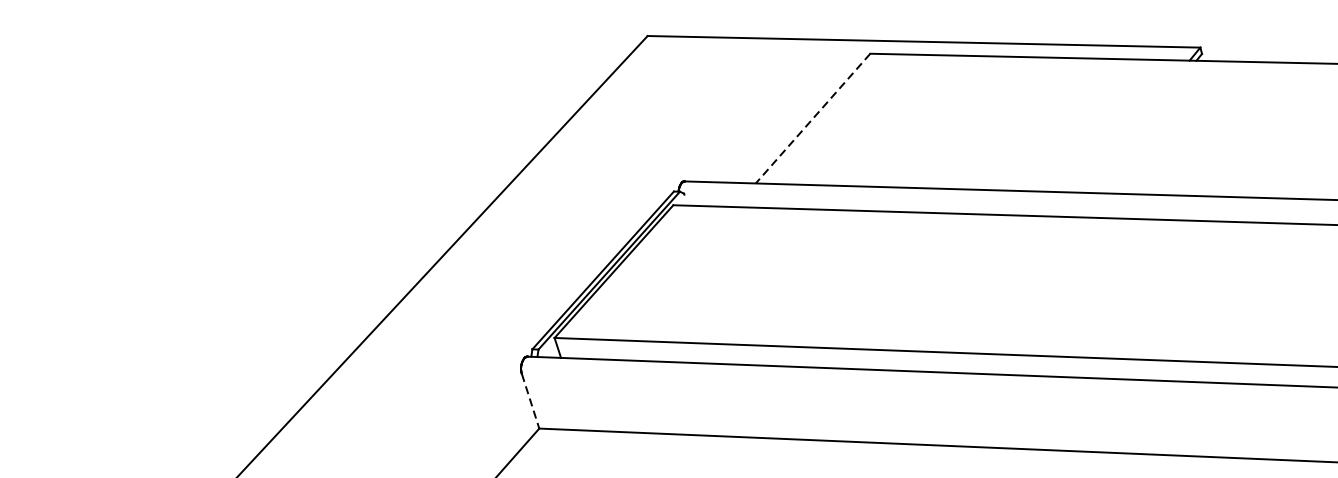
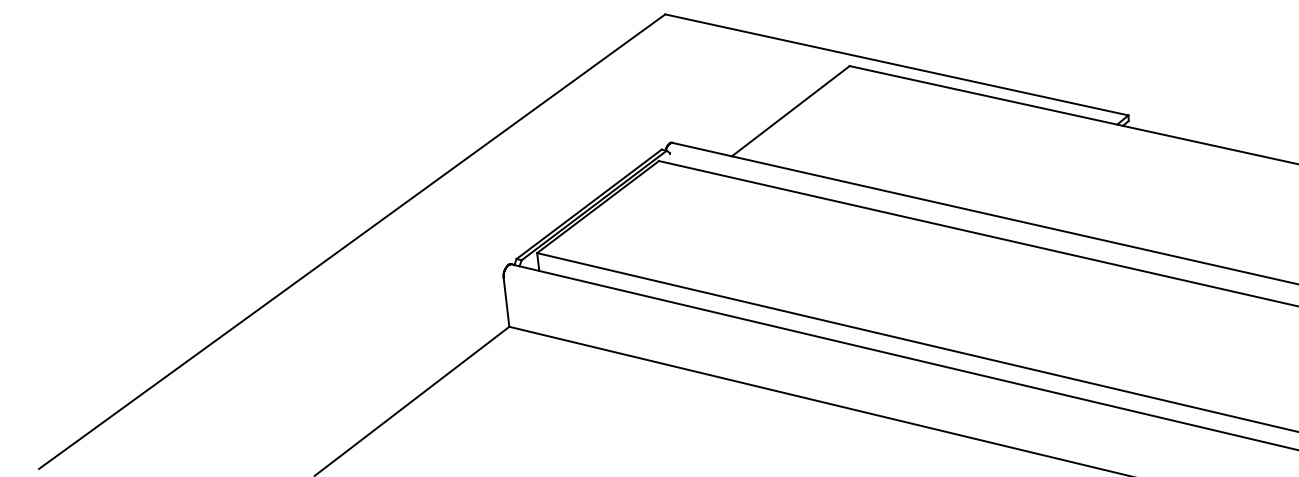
line: (812, 119) -> (790, 111), dashed -> solid
line: (530, 401) -> (506, 302), dashed -> solid

